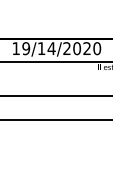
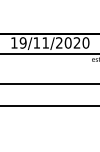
text: (51, 48) -> (45, 42), 19/14/2020 -> 19/11/2020

